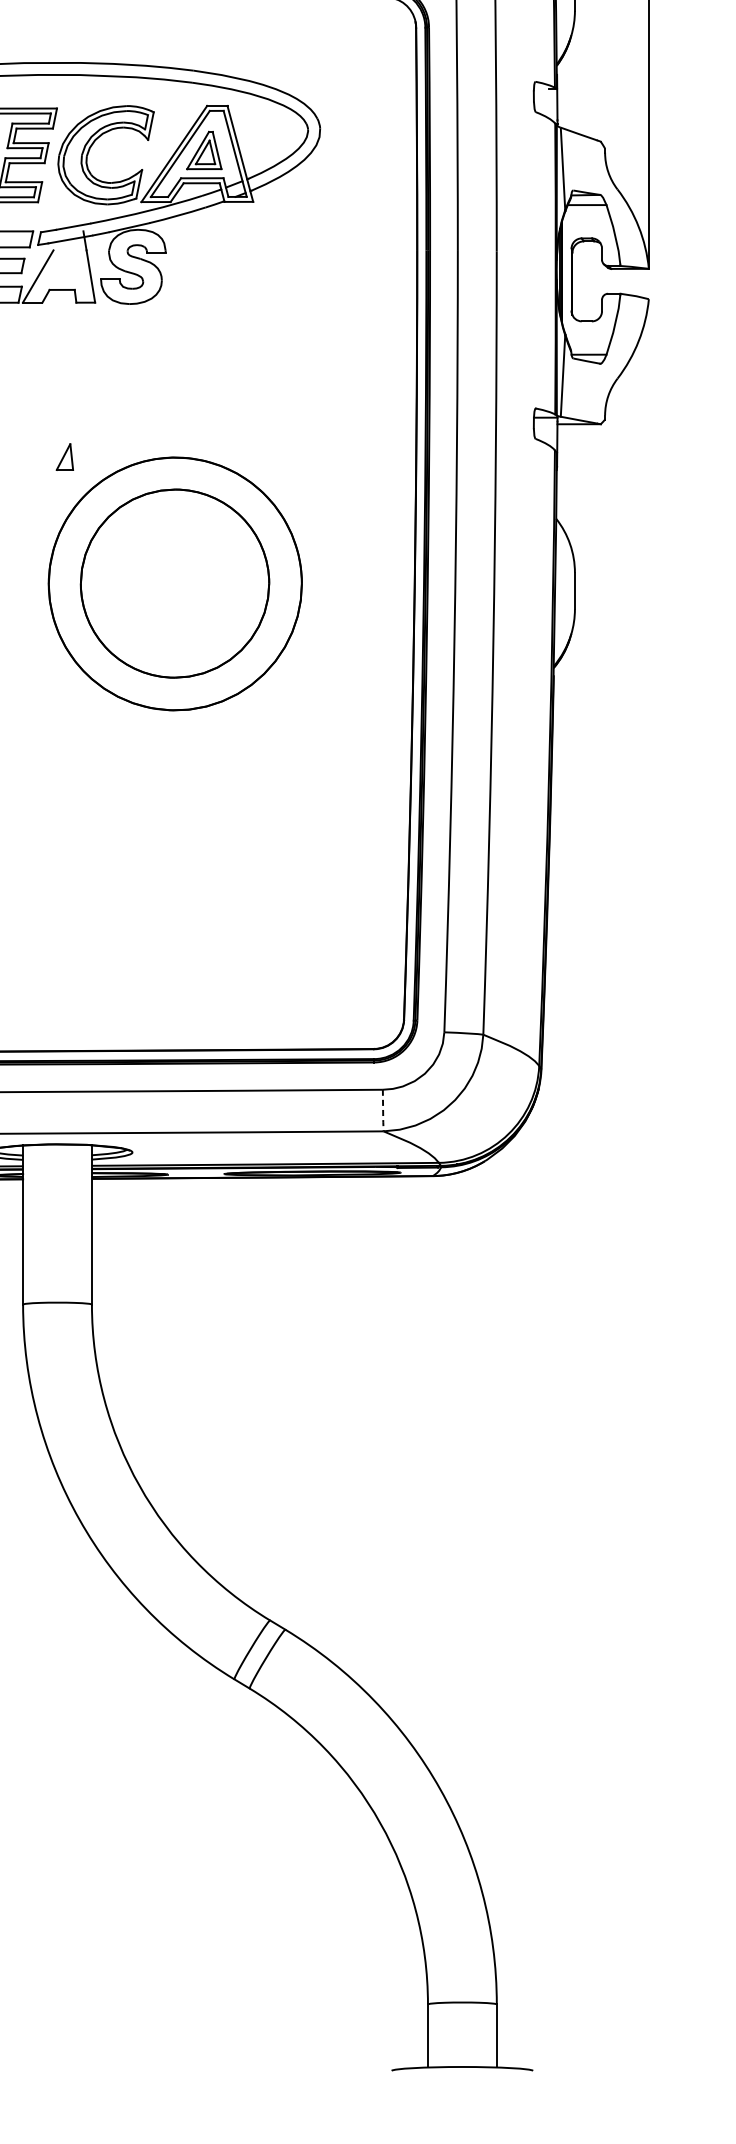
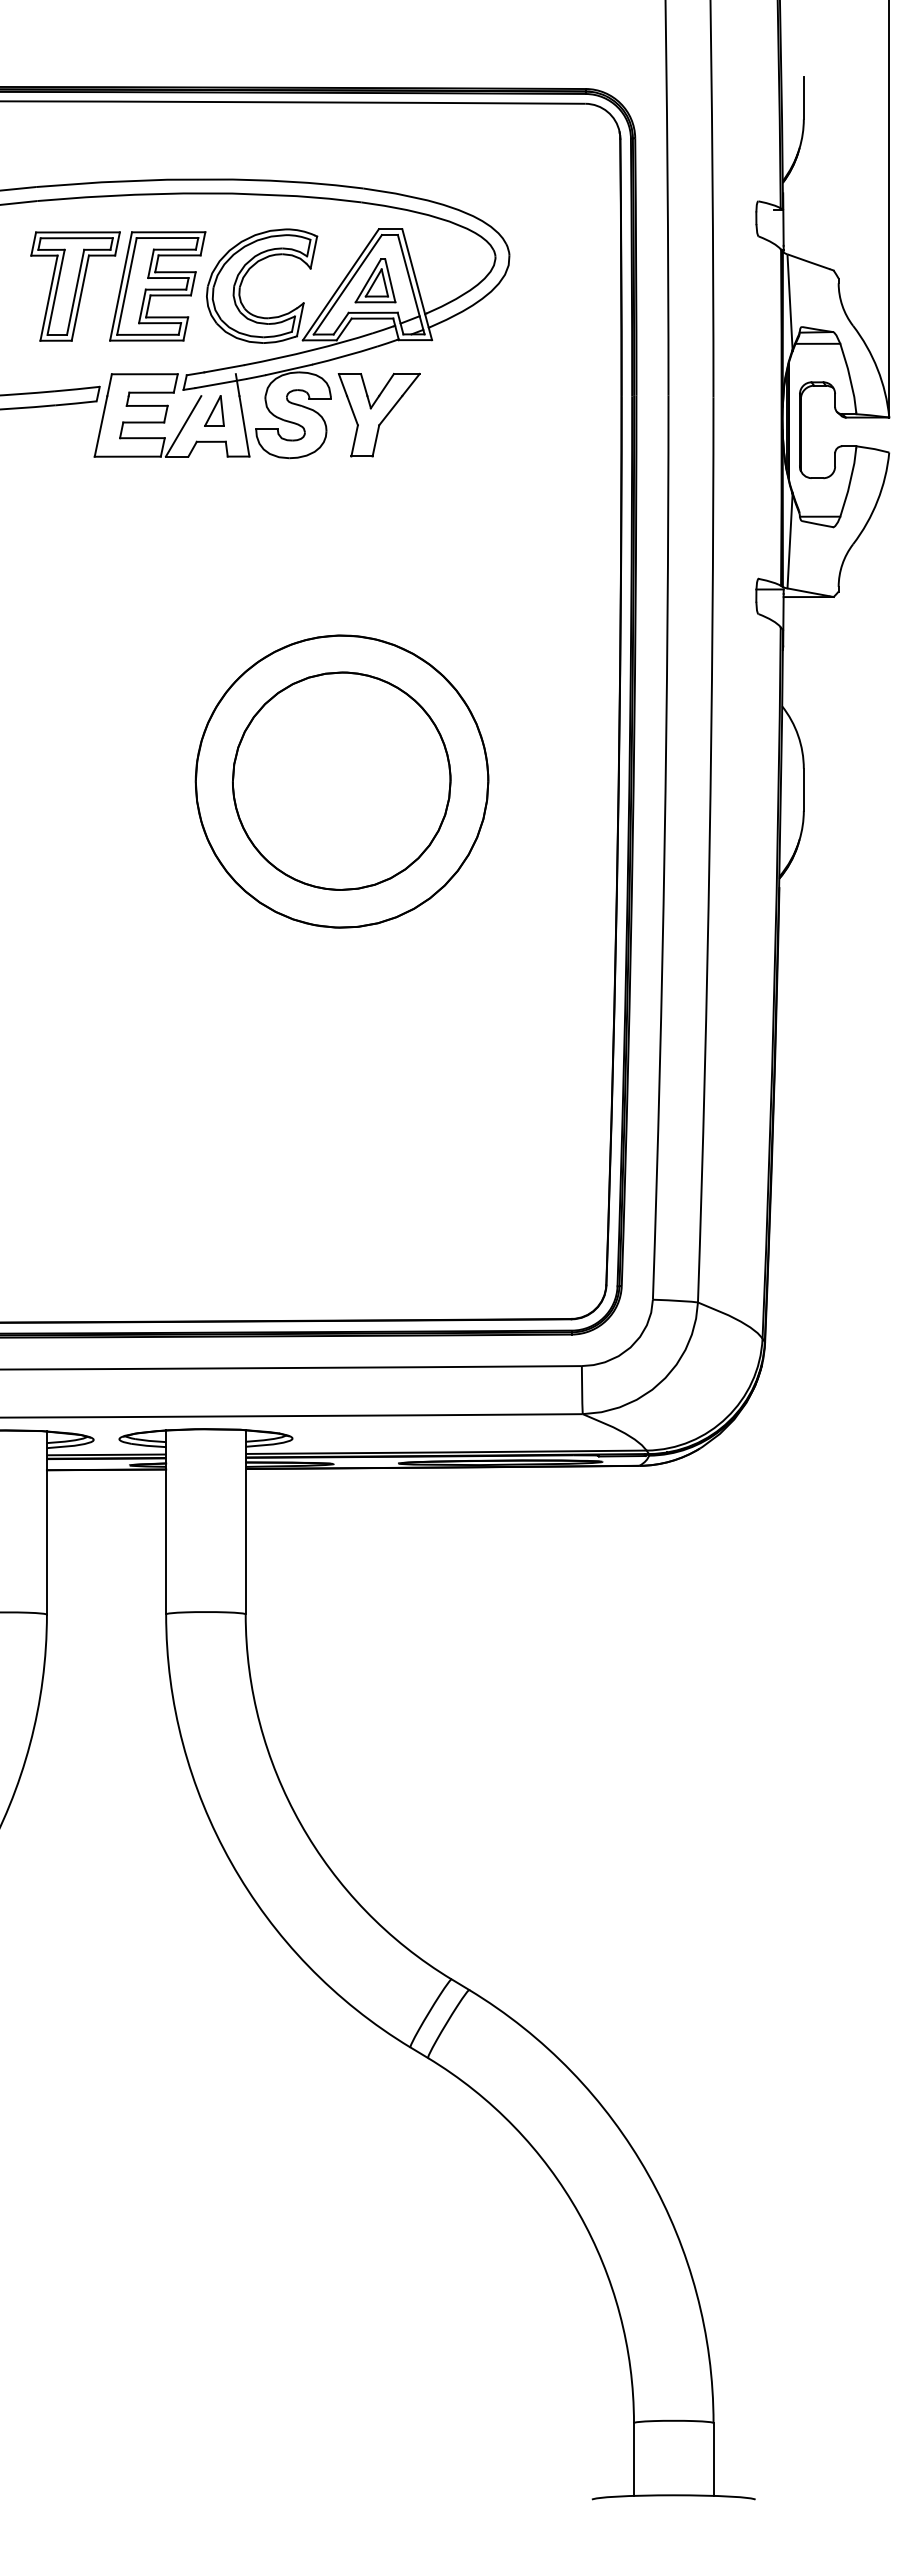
part: (206, 266) -> (378, 414), added
part: (64, 456) -> (214, 410), moved
line: (383, 1110) -> (582, 1390), dashed -> solid

